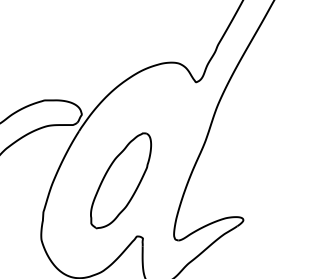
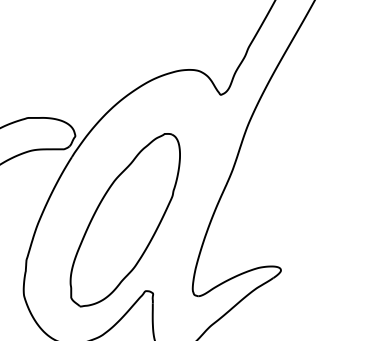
part: (120, 180) -> (124, 219), size x1.43

